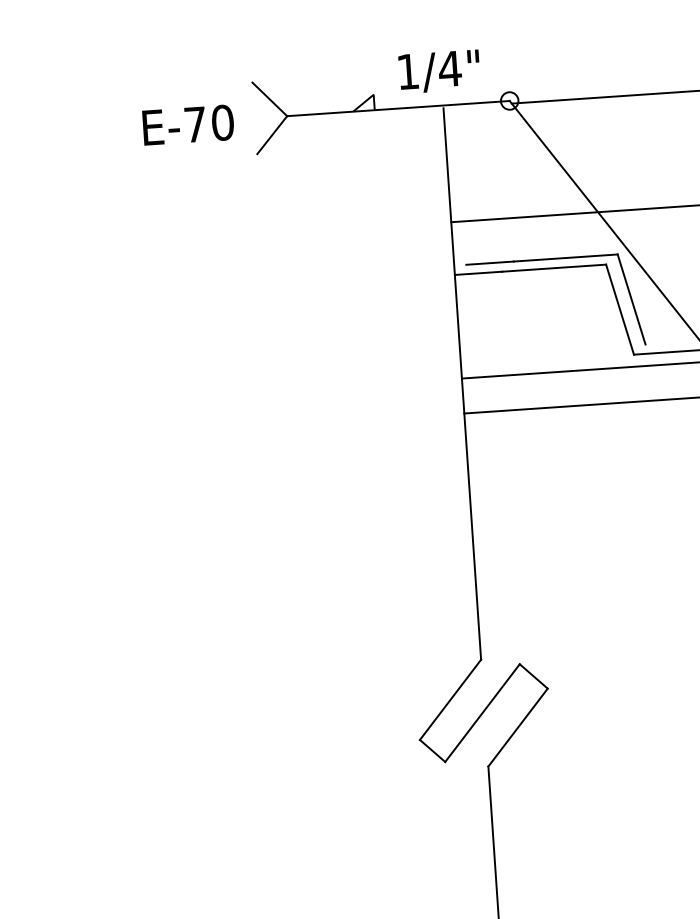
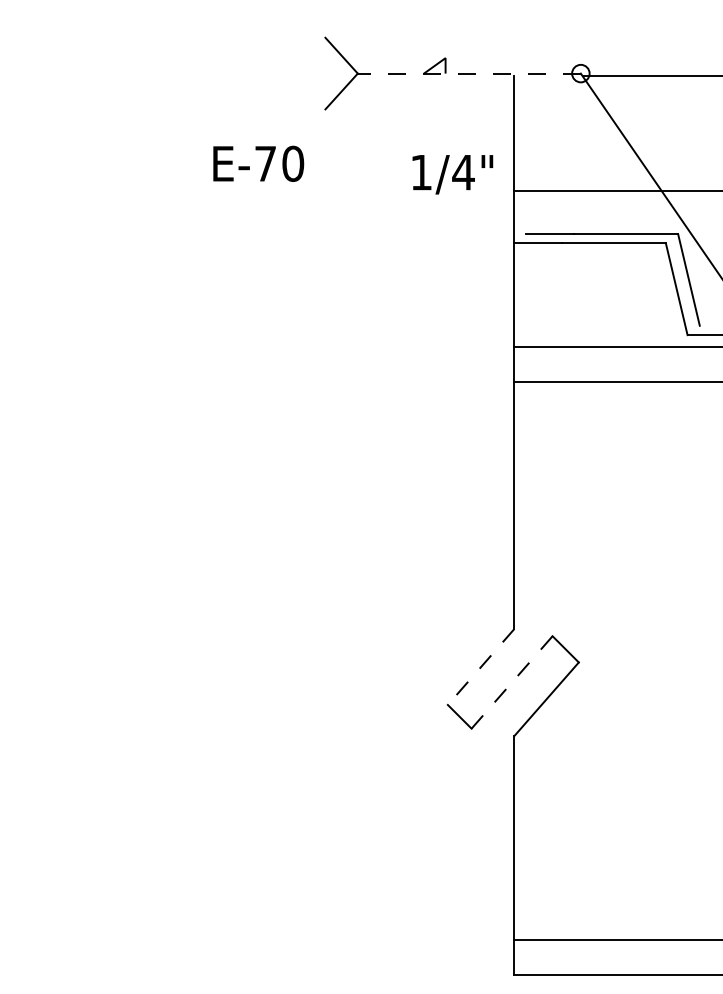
text: (439, 71) -> (452, 174), moved
line: (398, 108) -> (469, 73), solid -> dashed
text: (188, 124) -> (258, 163), moved
line: (449, 700) -> (480, 667), solid -> dashed
line: (482, 713) -> (512, 682), solid -> dashed

